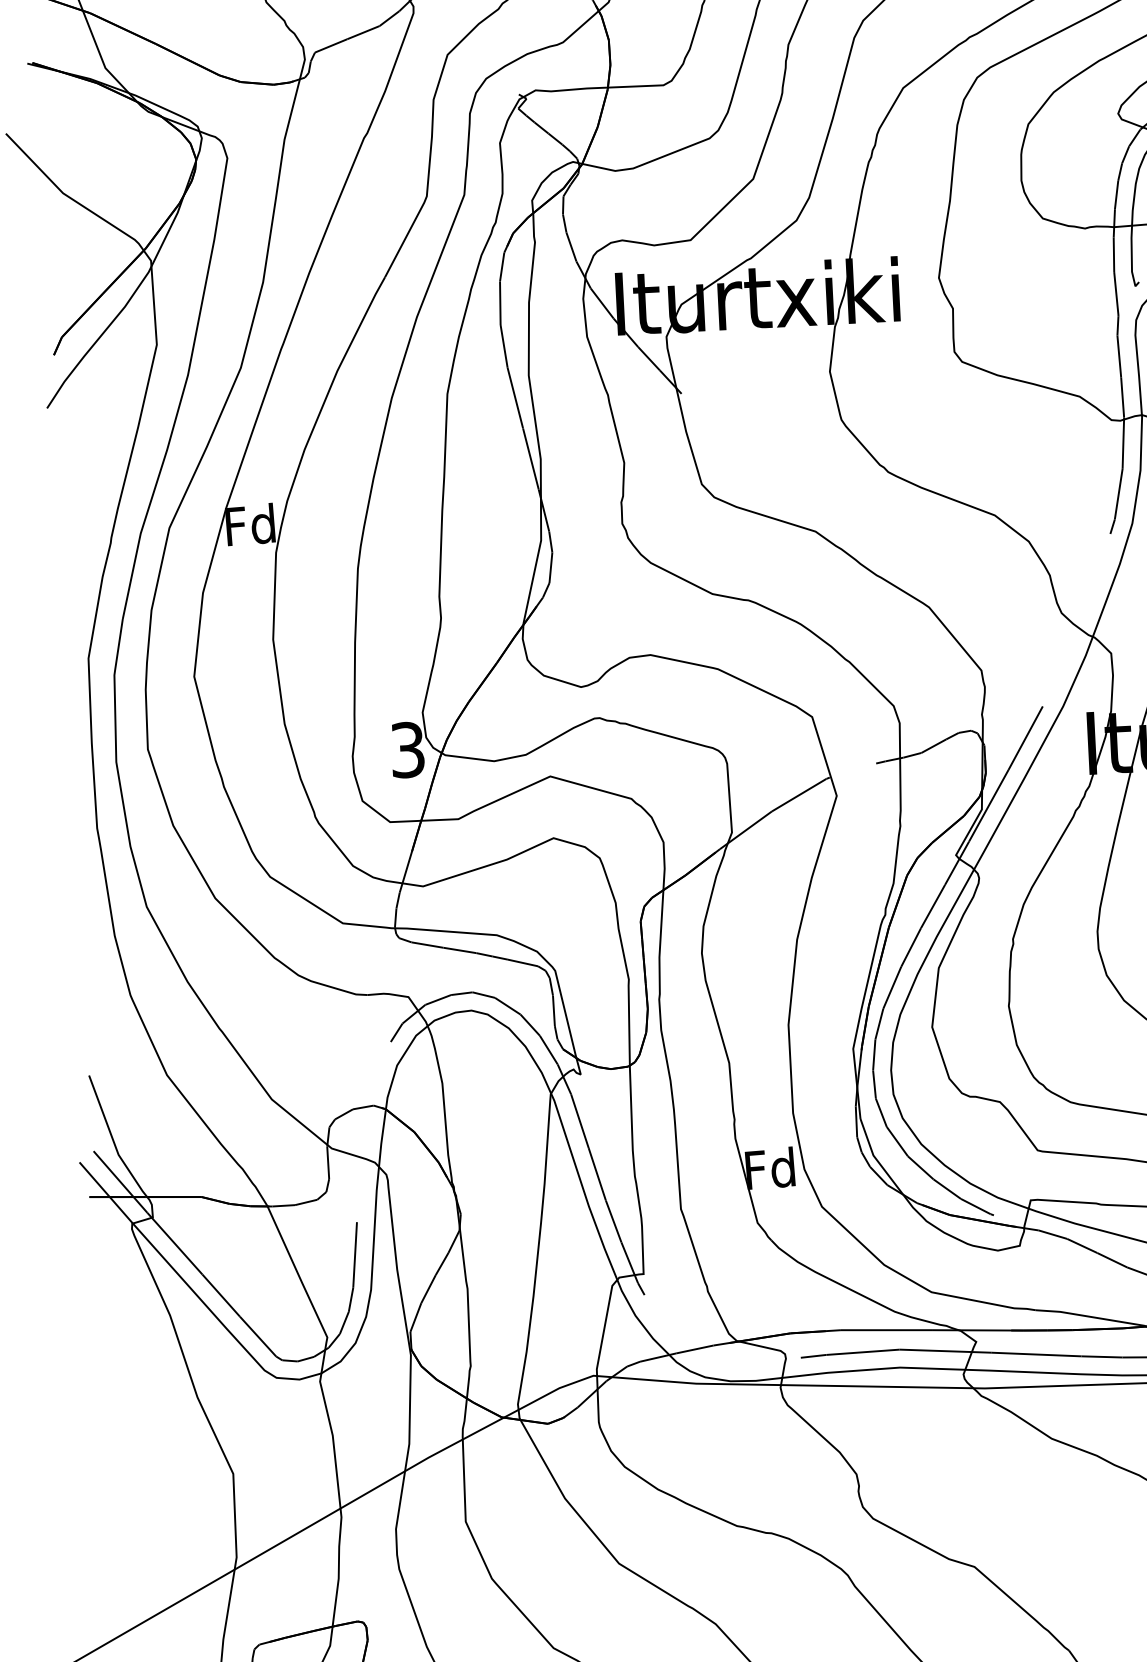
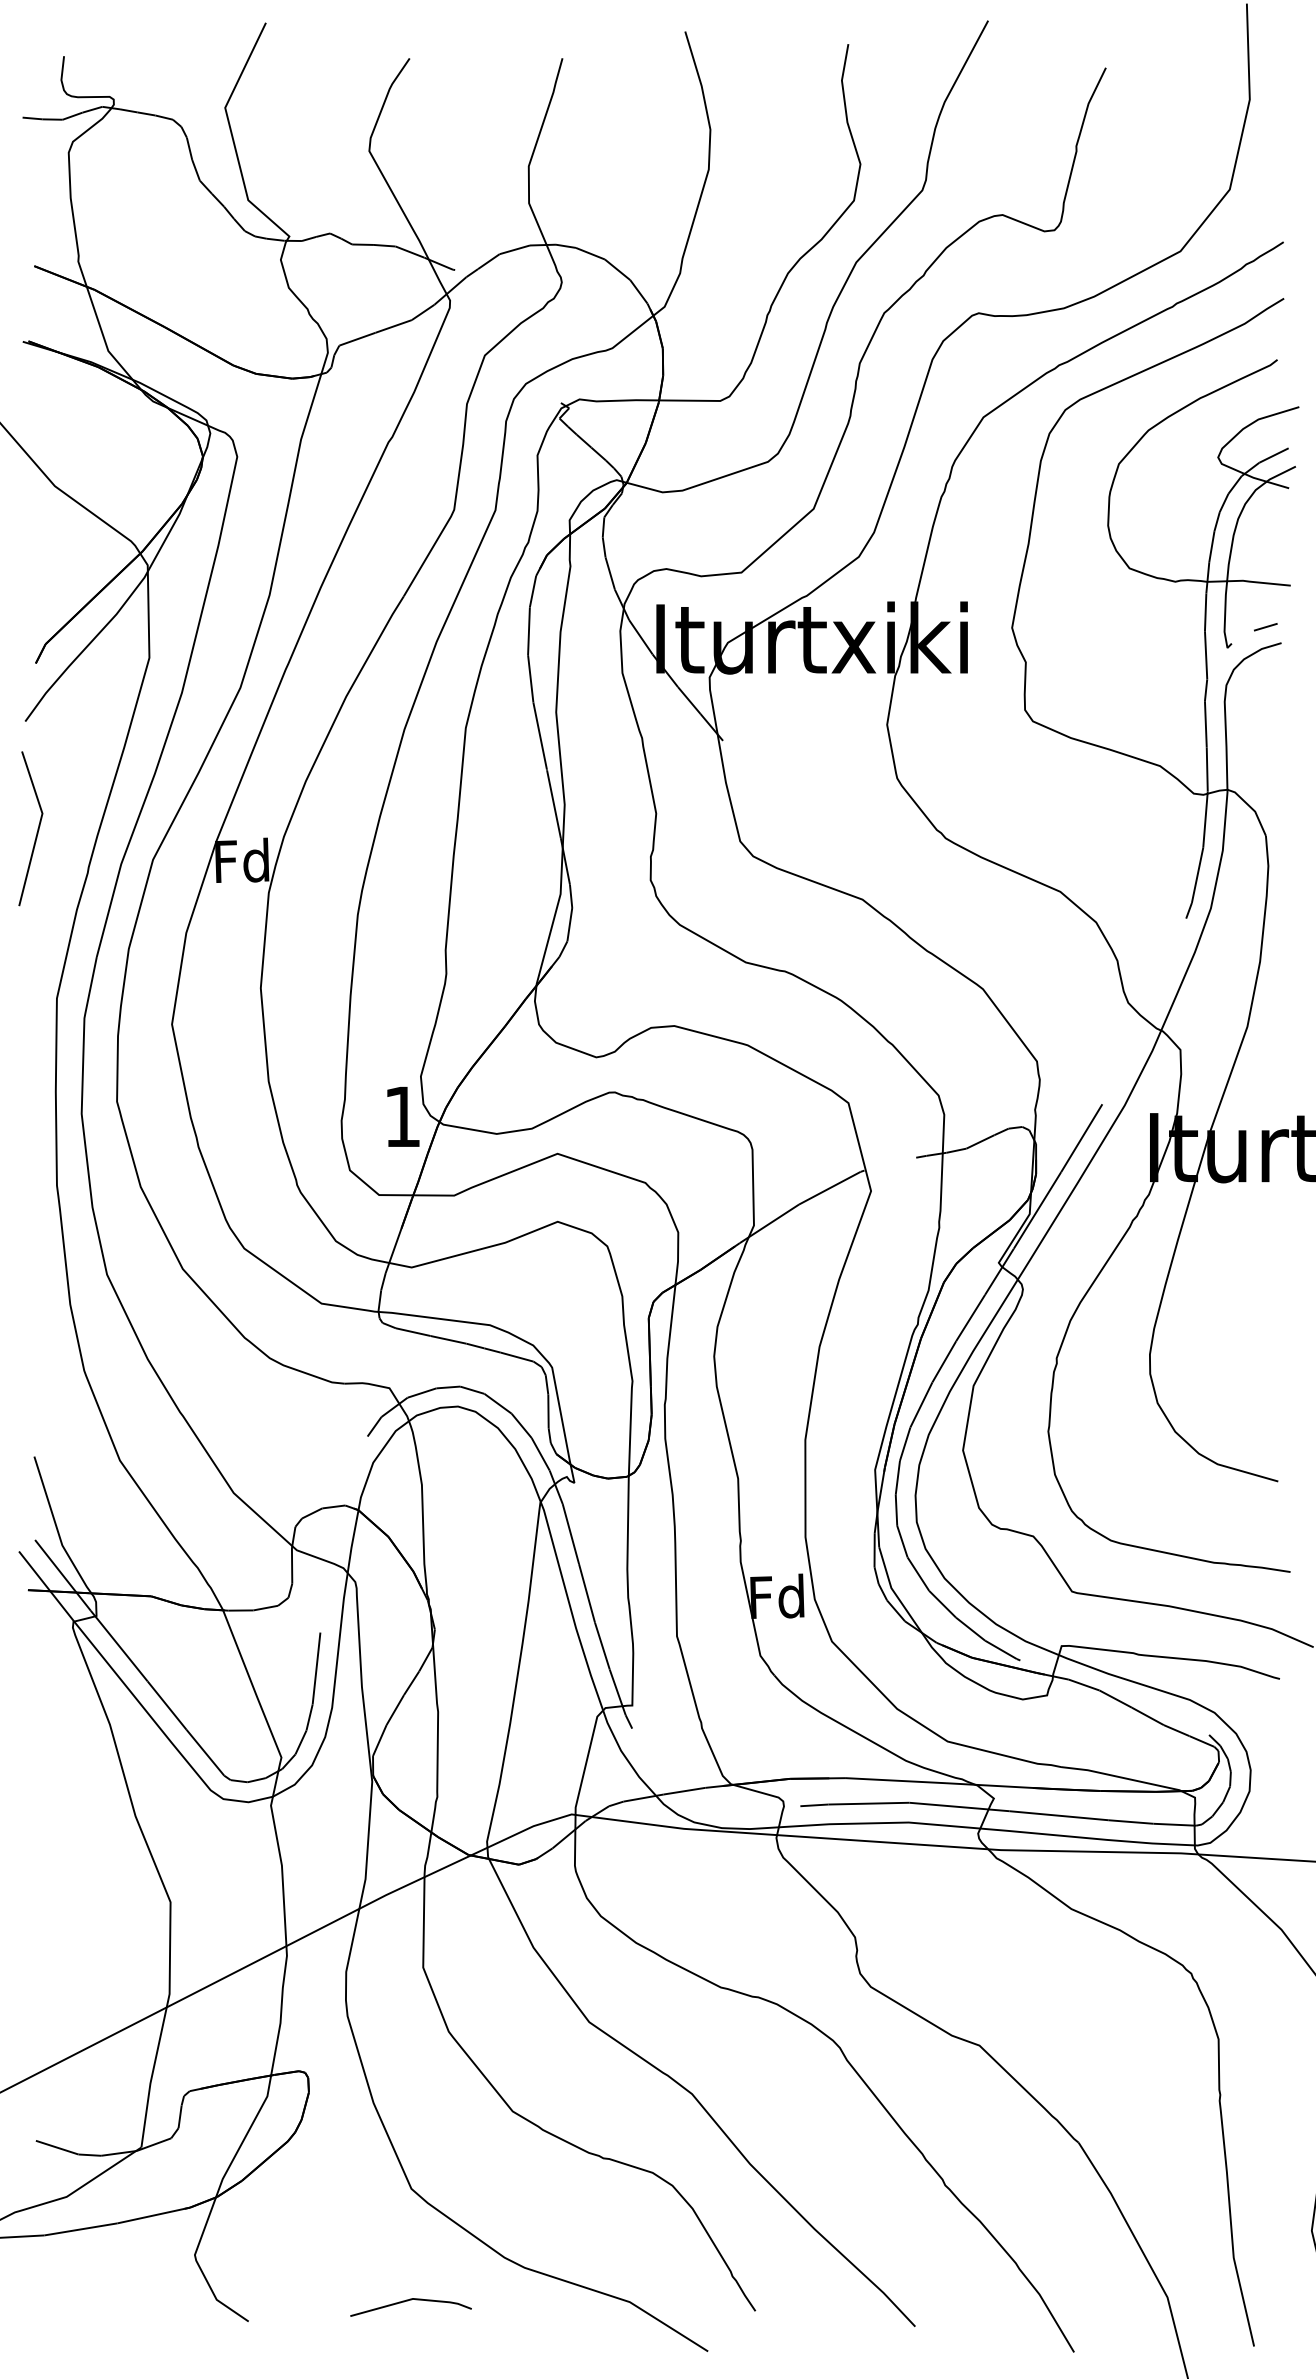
line: (63, 504) -> (37, 828), added
text: (407, 749) -> (402, 1116), 3 -> 1

